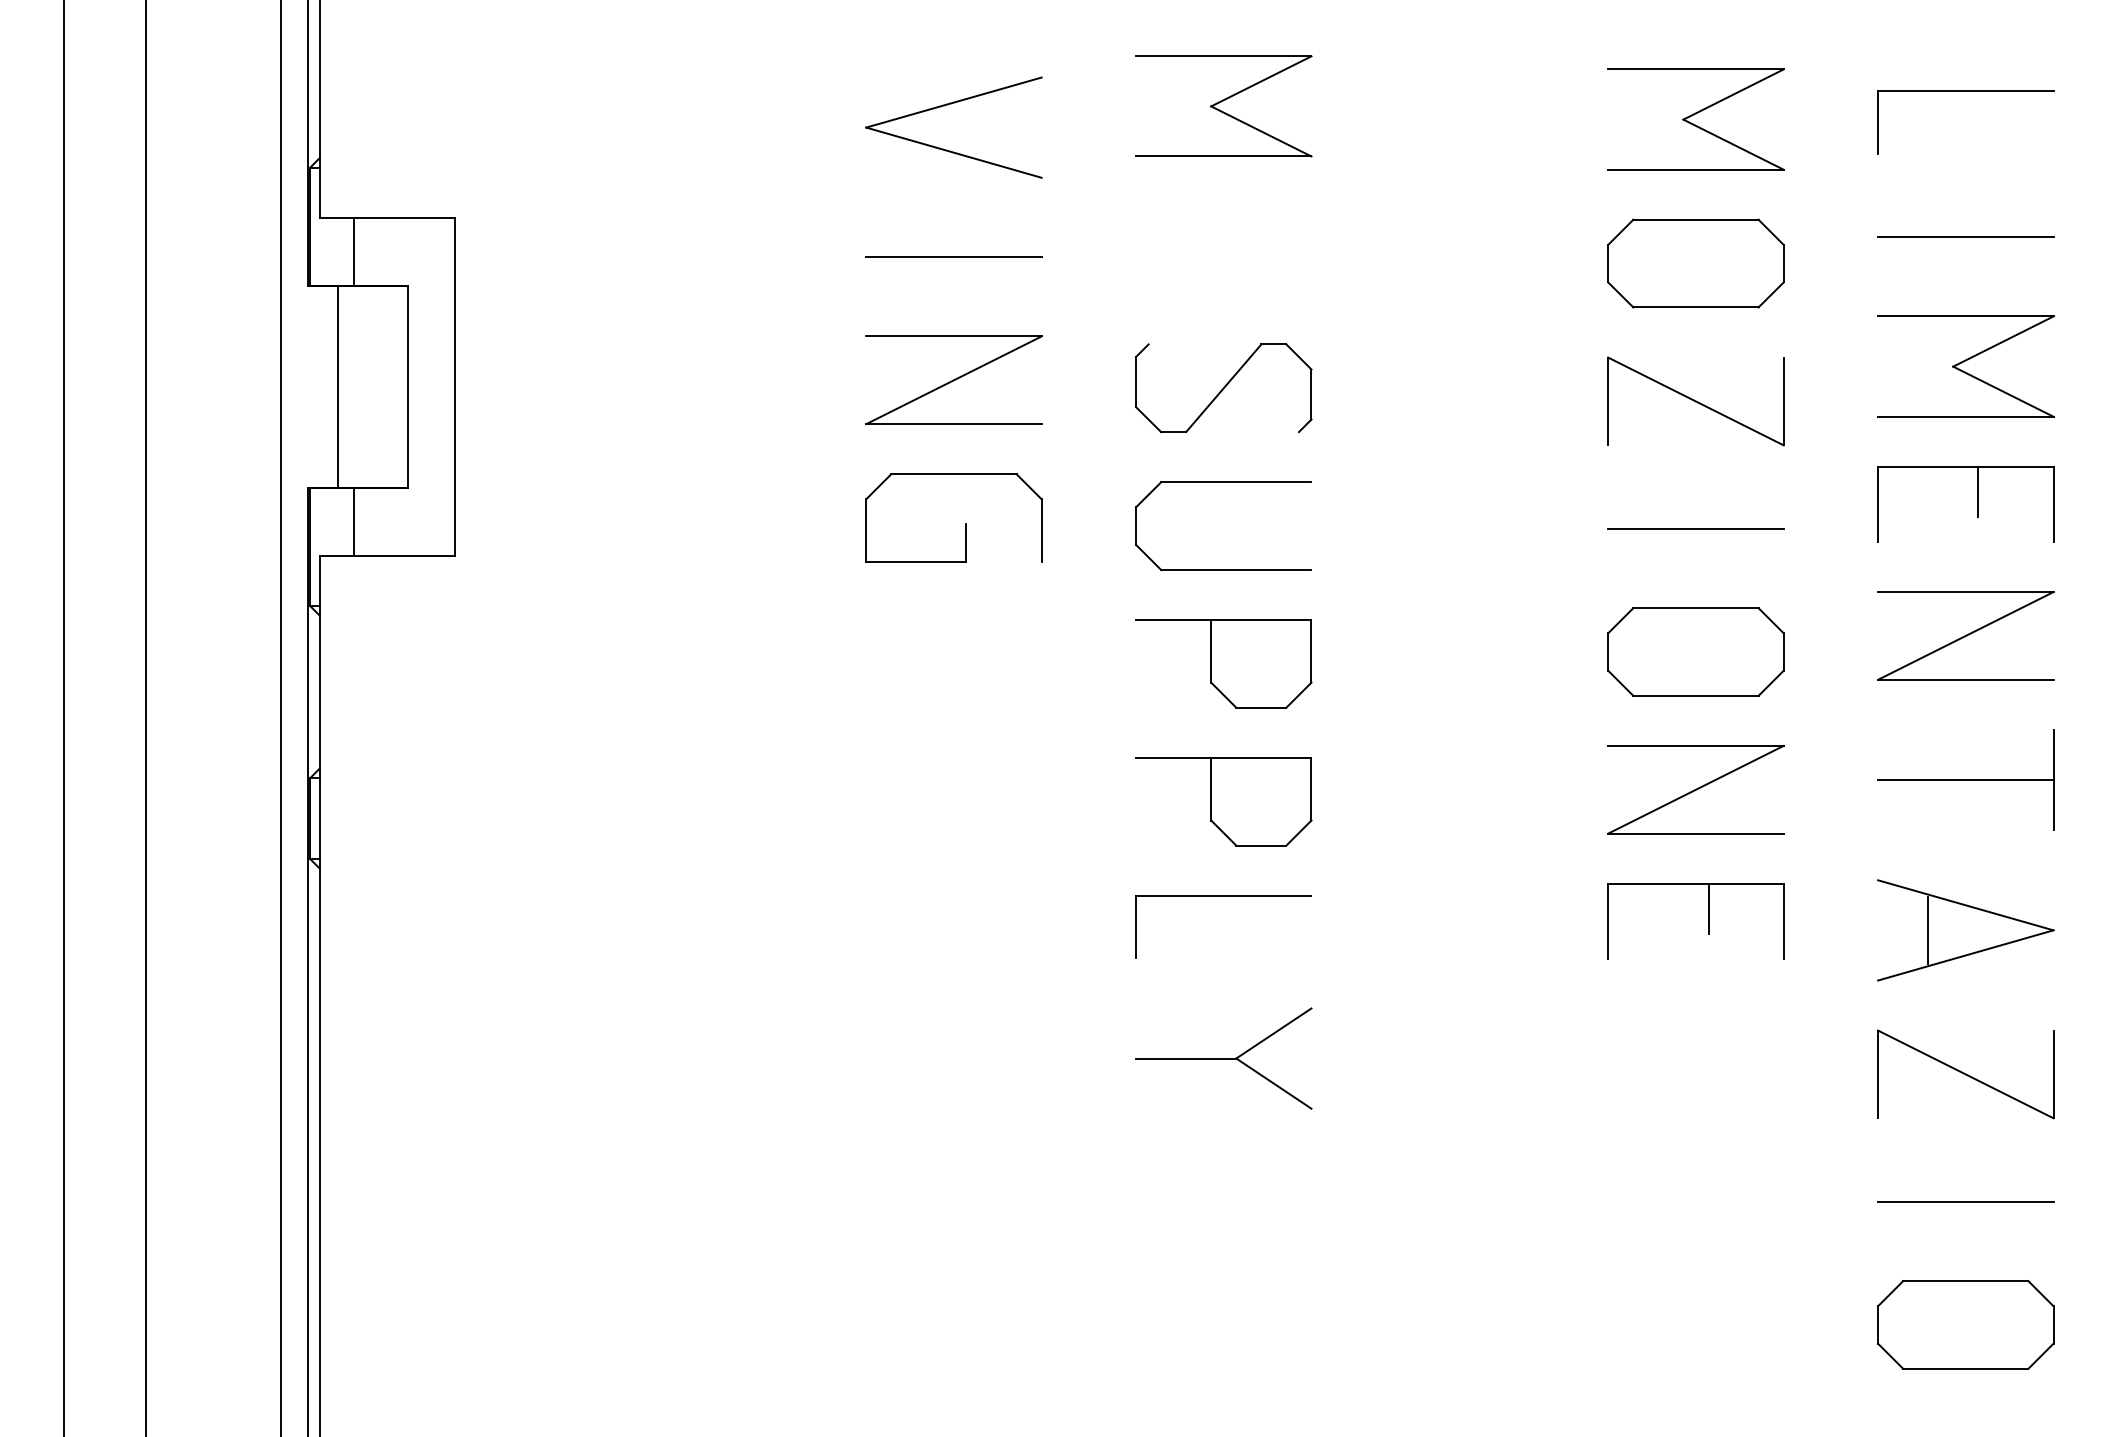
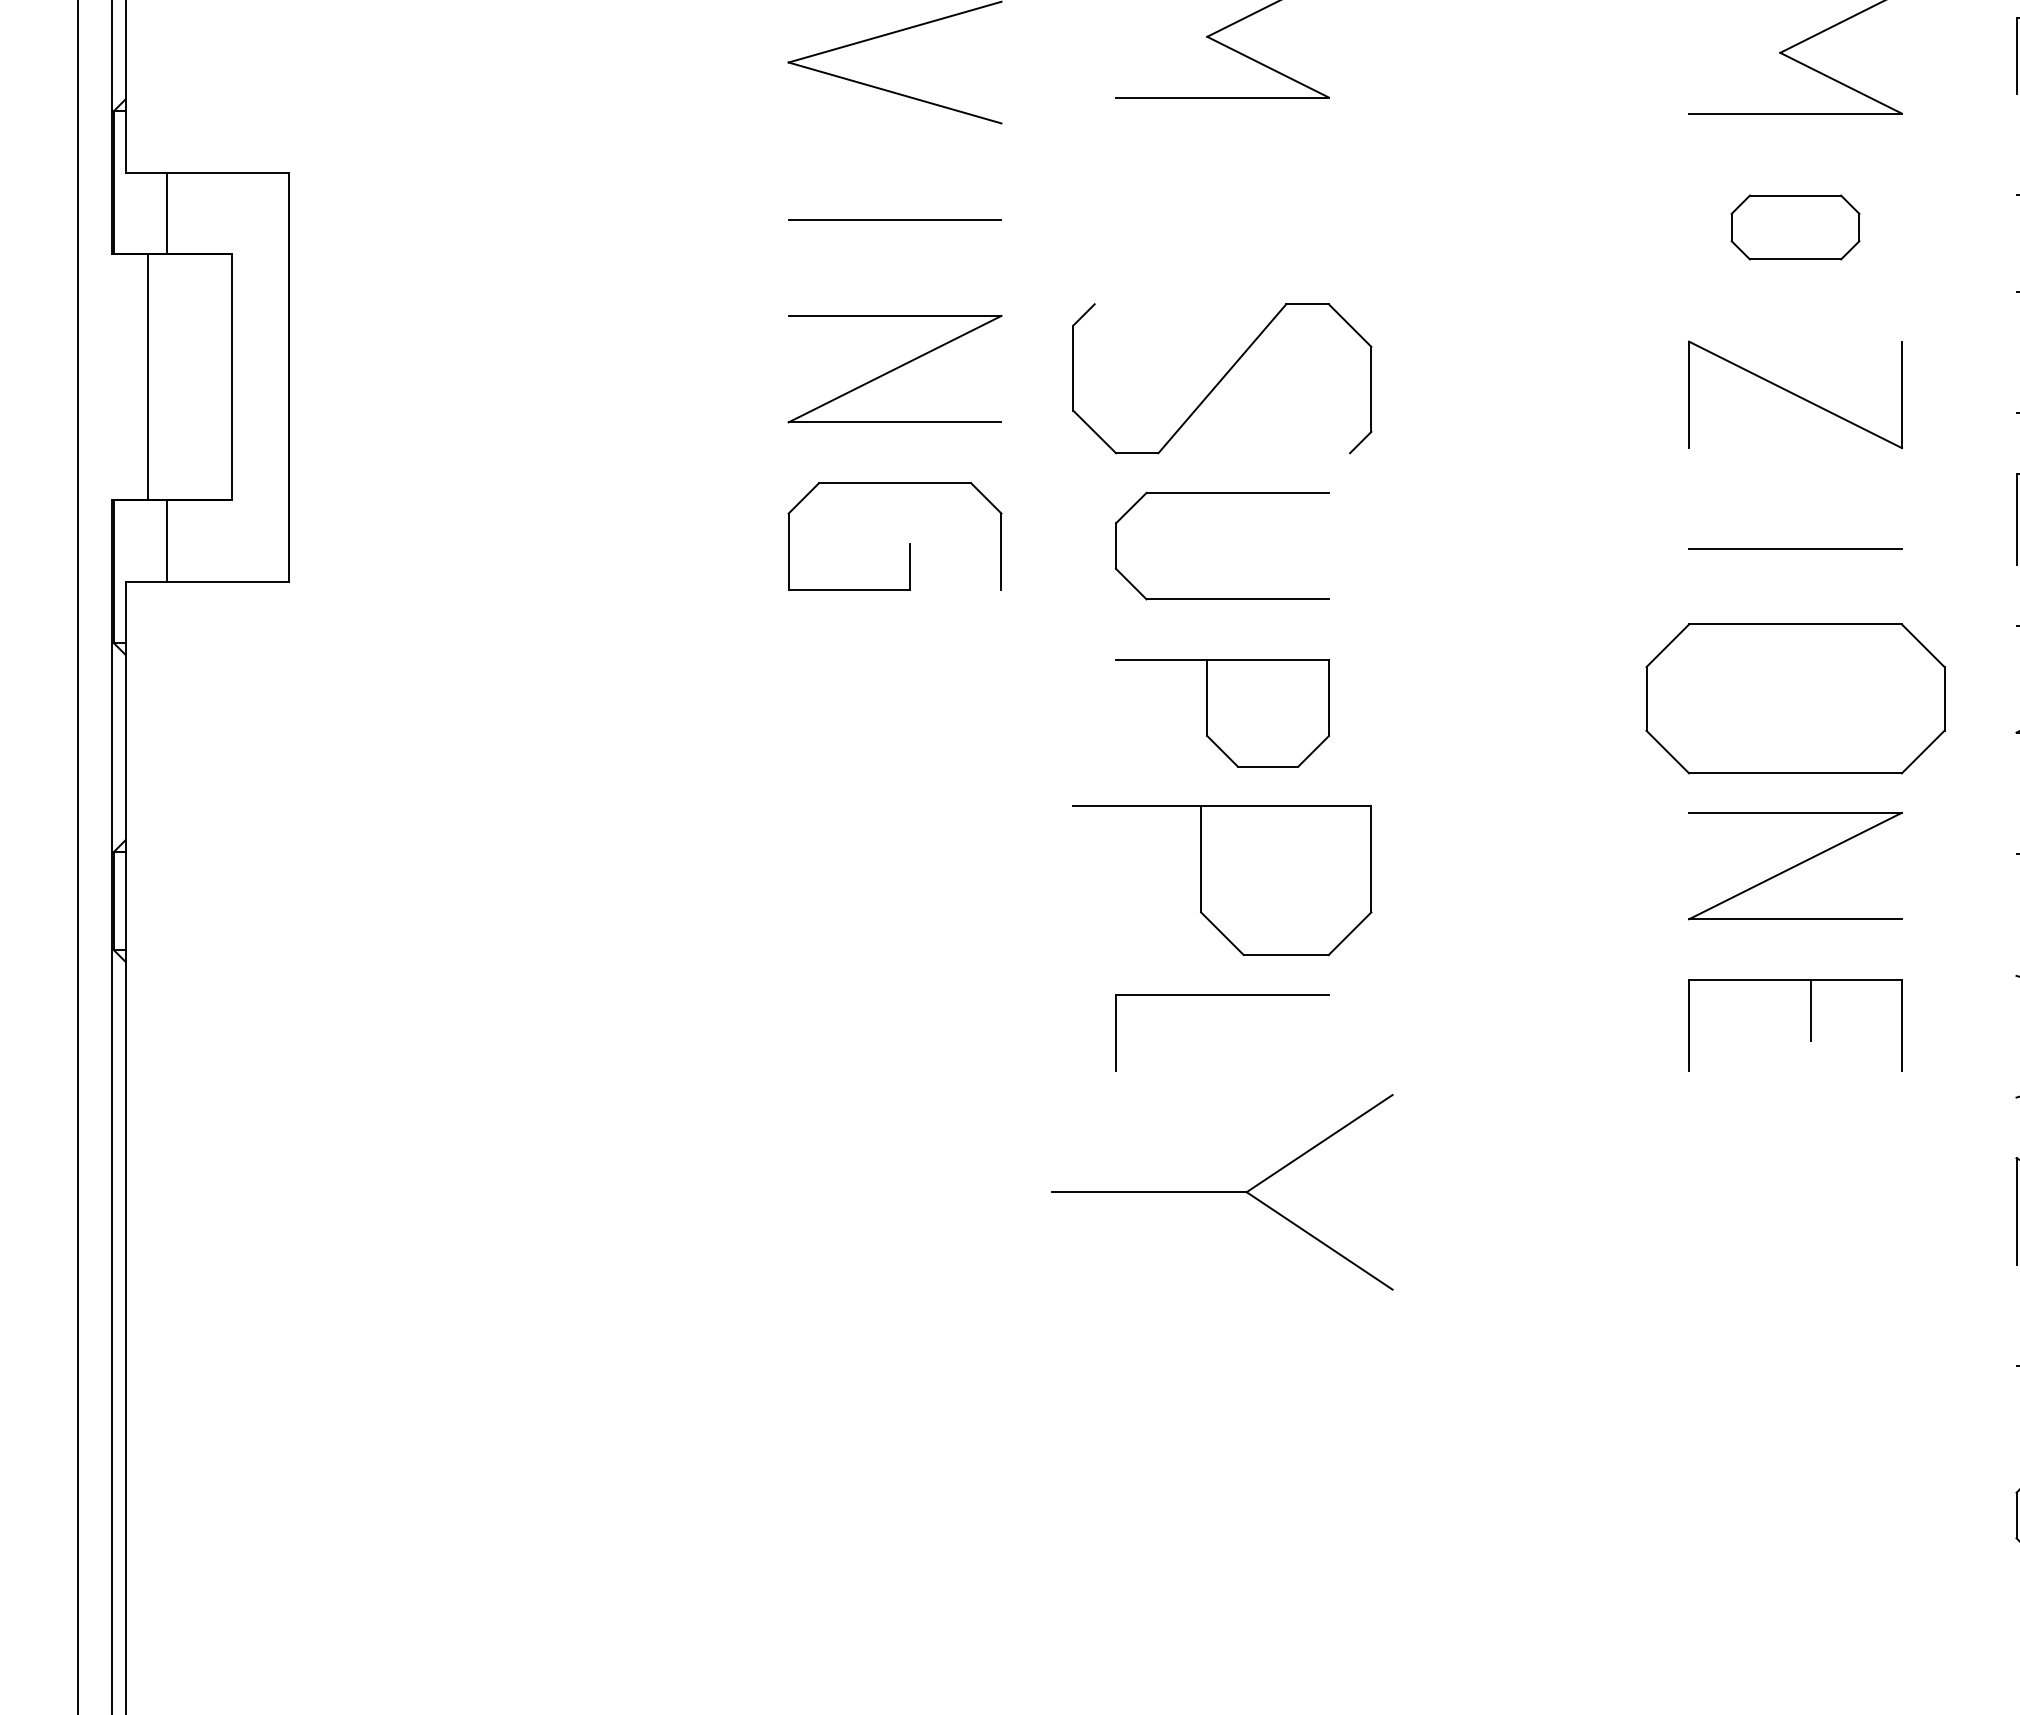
part: (1695, 263) -> (1794, 227), size x0.6
part: (1223, 388) -> (1222, 379), size x1.4
part: (1695, 651) -> (1794, 698), size x1.4
part: (1223, 801) -> (1222, 880), size x1.4
part: (1223, 1058) -> (1222, 1192), size x1.6

